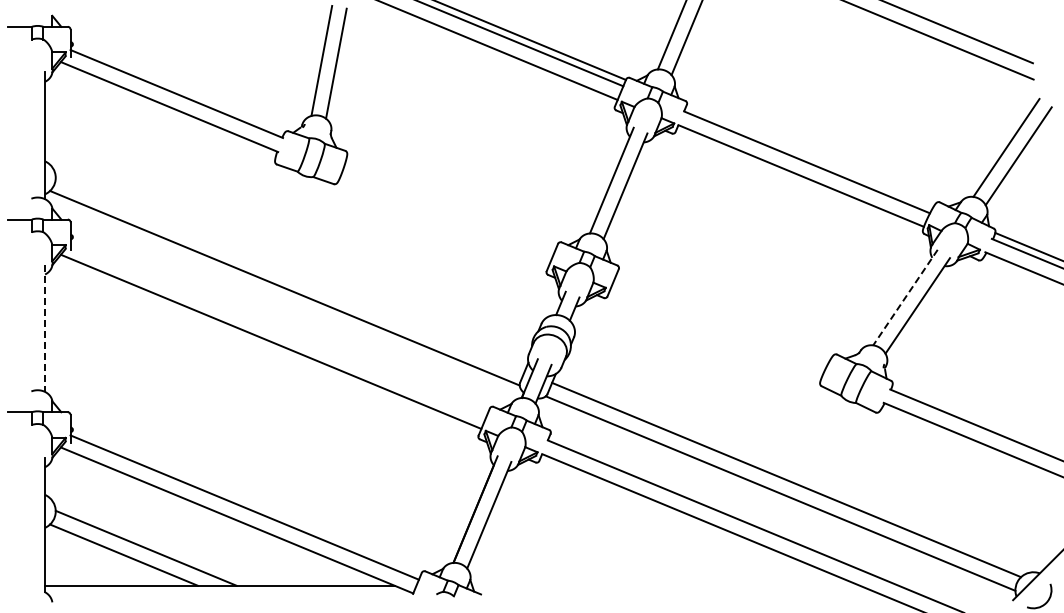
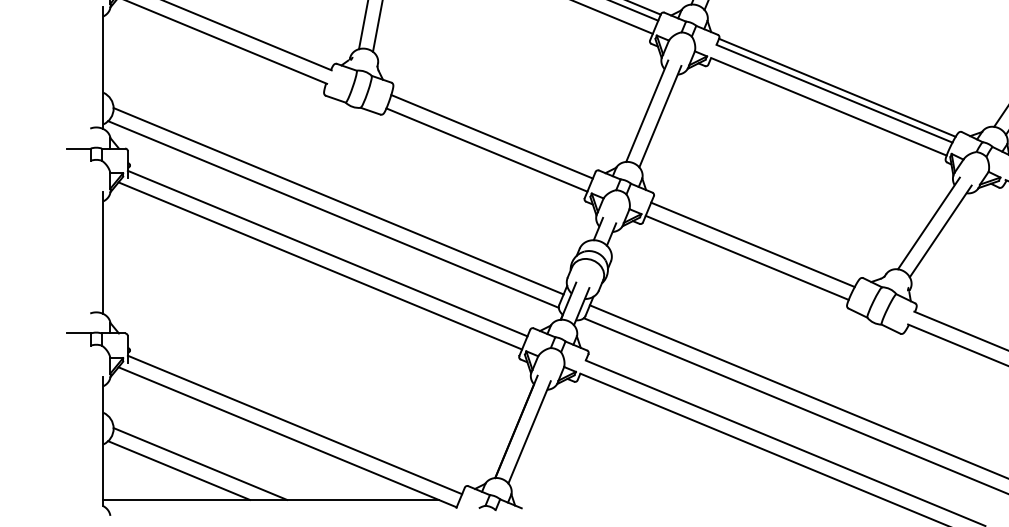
line: (809, 156) -> (836, 88), added
line: (450, 206) -> (492, 136), added
line: (444, 220) -> (486, 149), added
line: (289, 274) -> (337, 201), added
line: (905, 297) -> (928, 223), dashed -> solid
line: (721, 319) -> (752, 244), added
line: (278, 328) -> (327, 253), added
line: (45, 329) -> (103, 254), dashed -> solid
line: (715, 333) -> (746, 257), added

